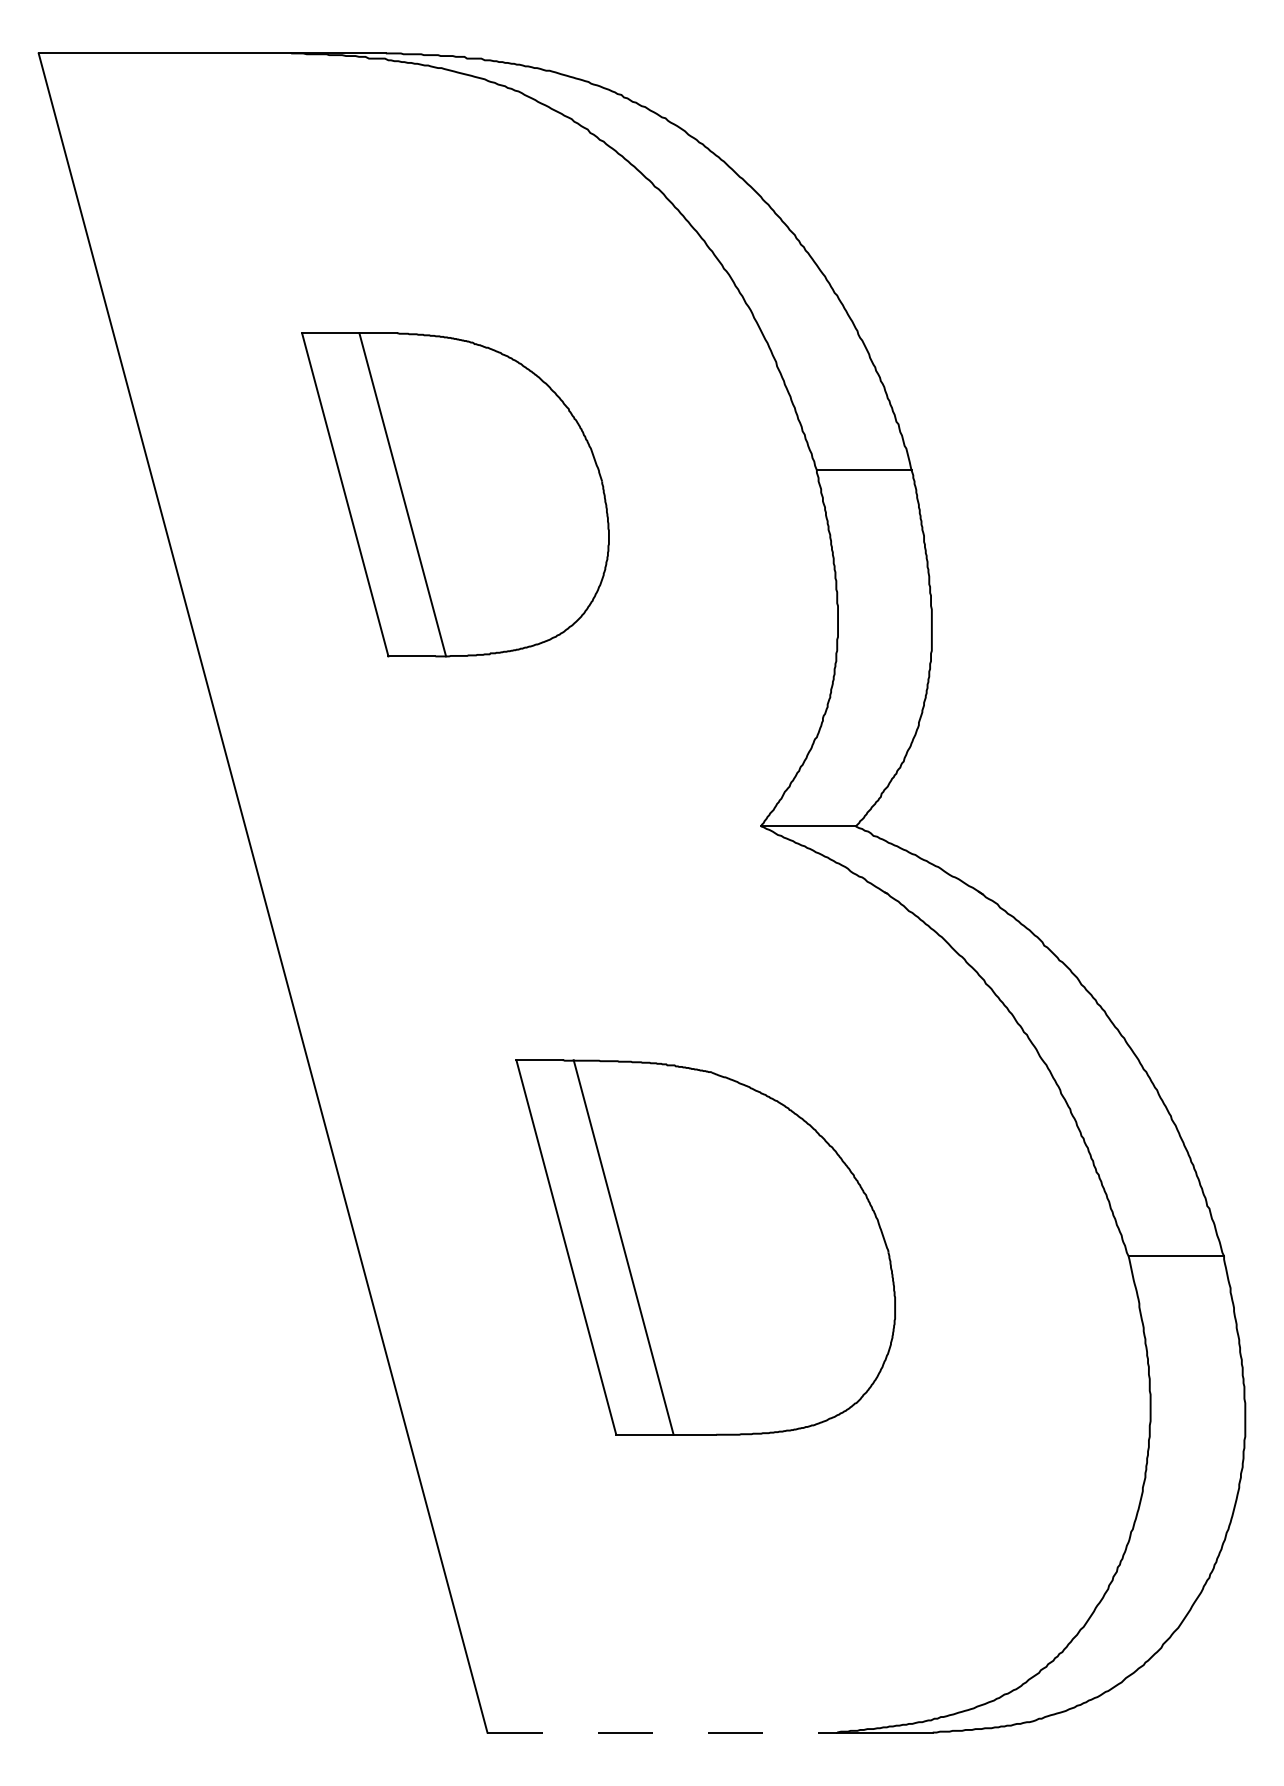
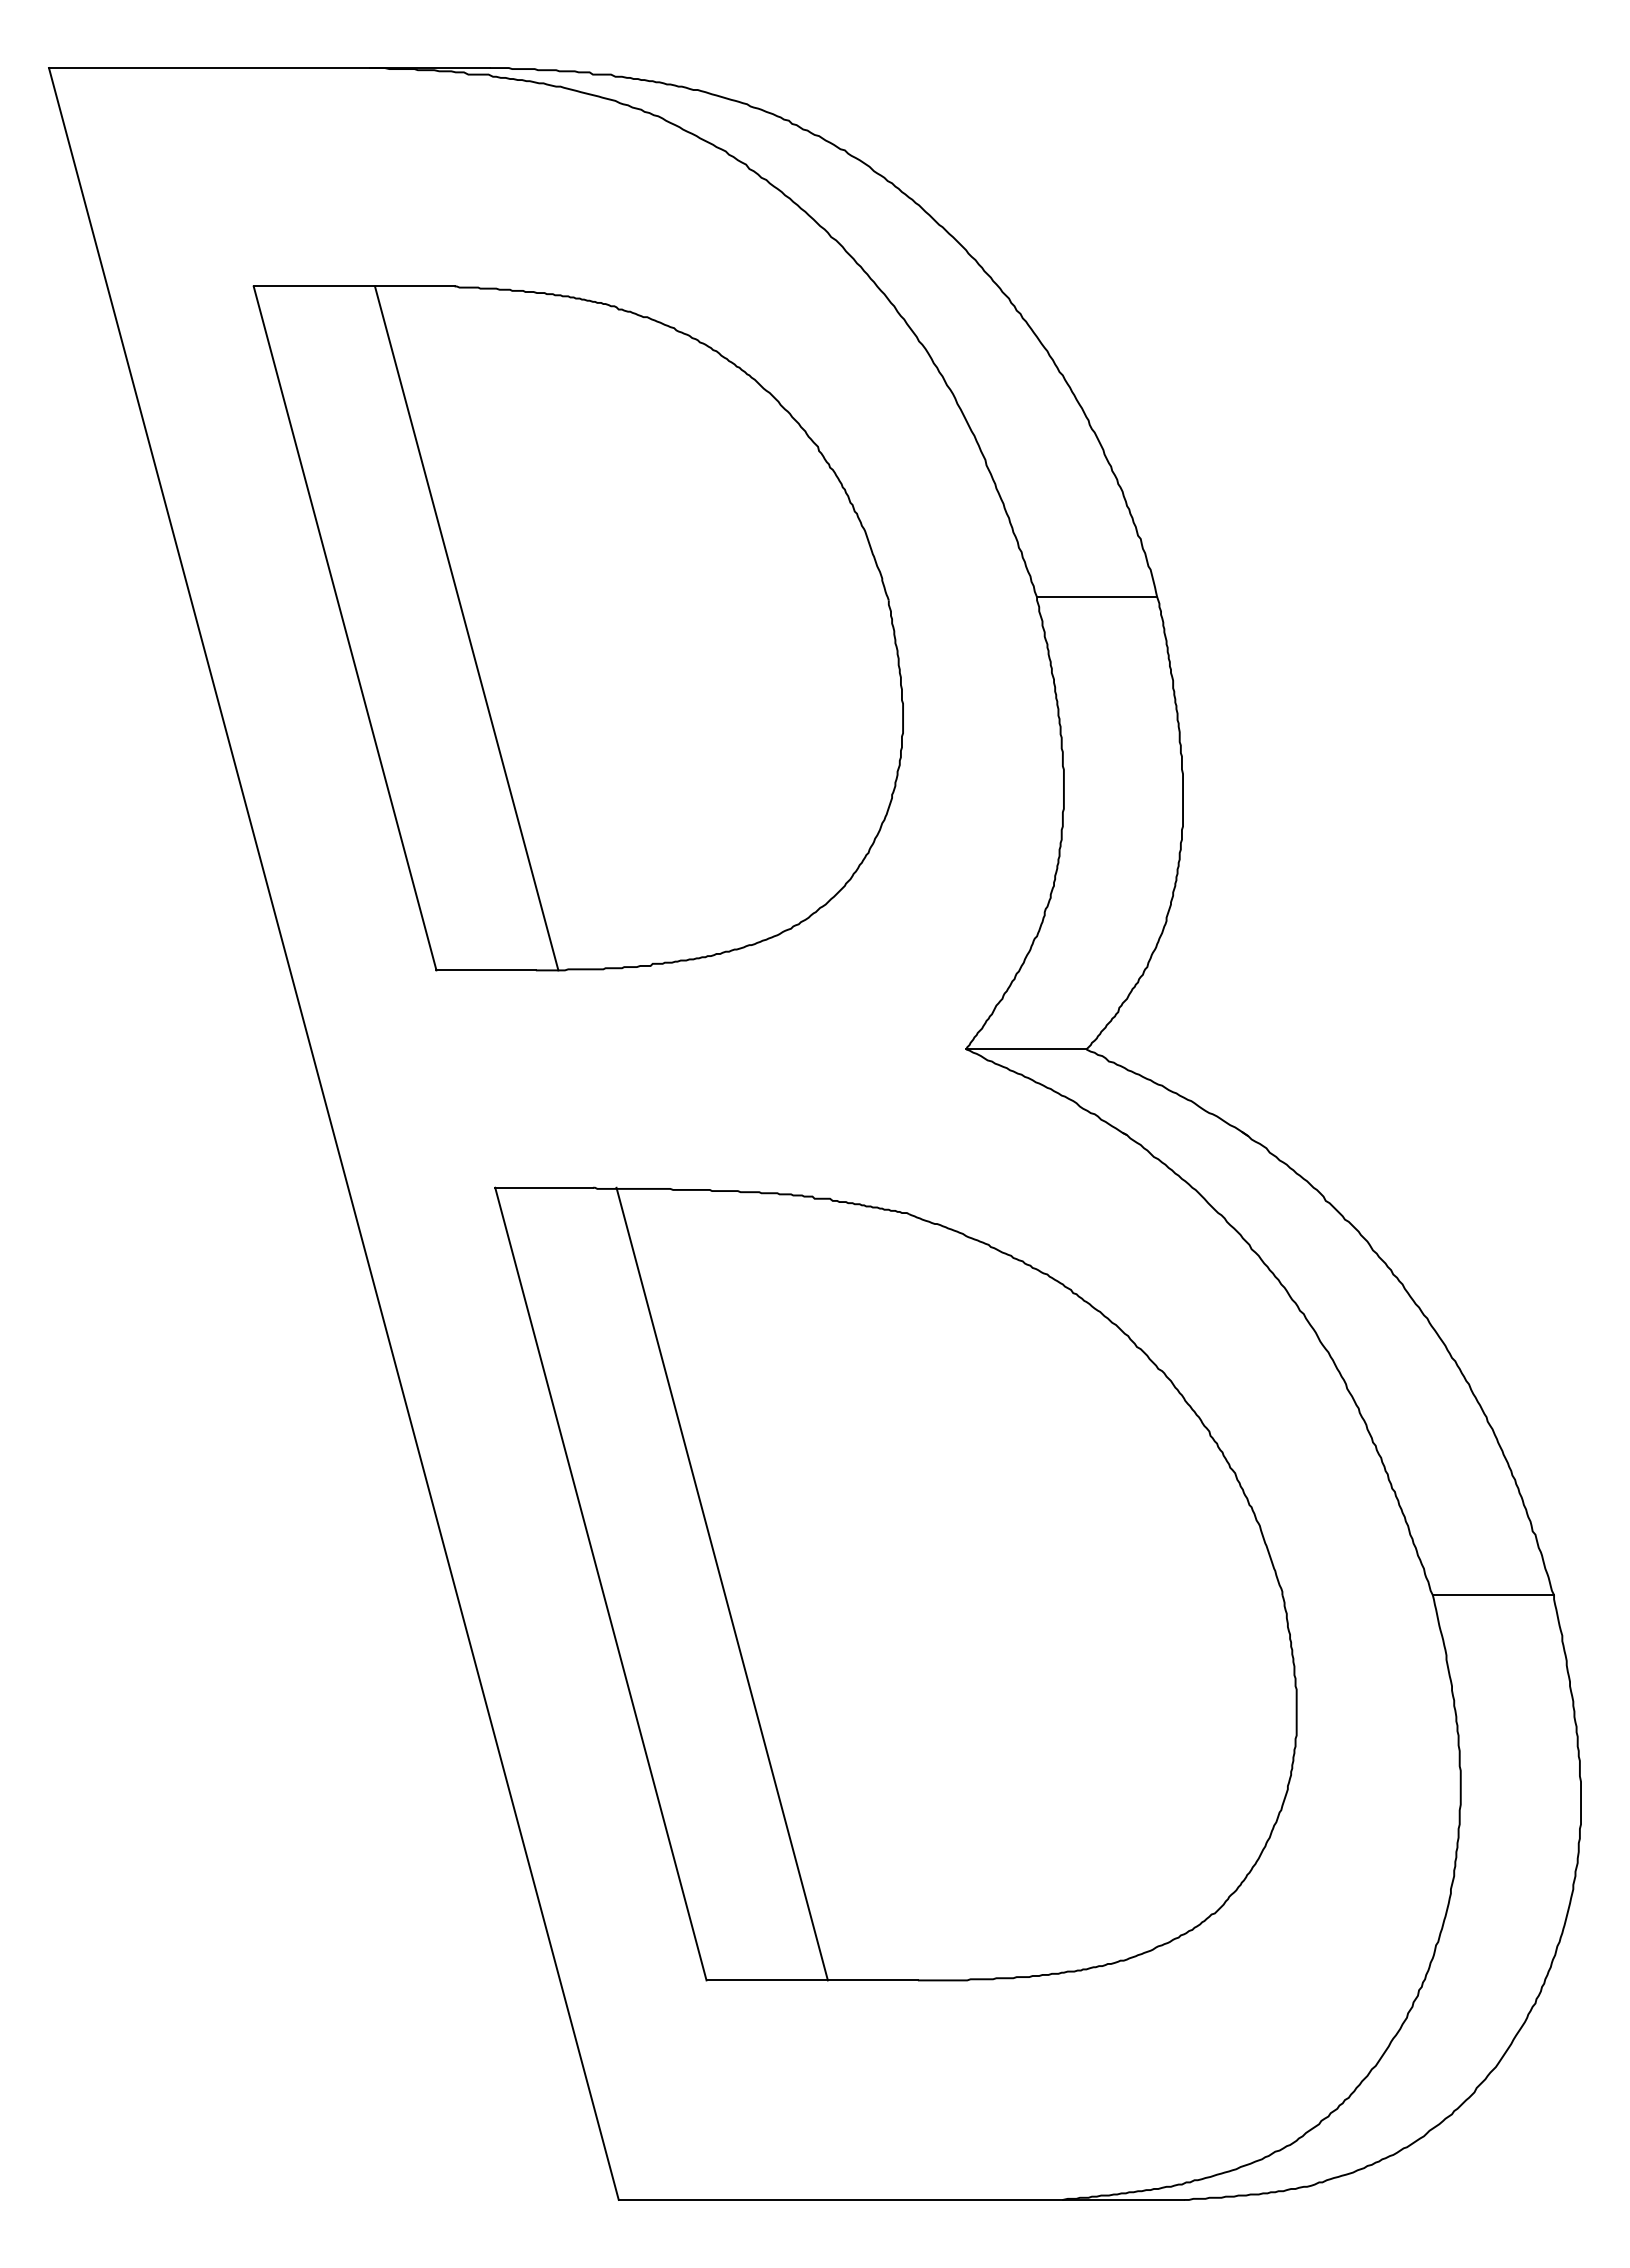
part: (454, 494) -> (577, 628), size x1.67
part: (705, 1247) -> (895, 1583), size x1.67
line: (662, 1732) -> (841, 2199), dashed -> solid

